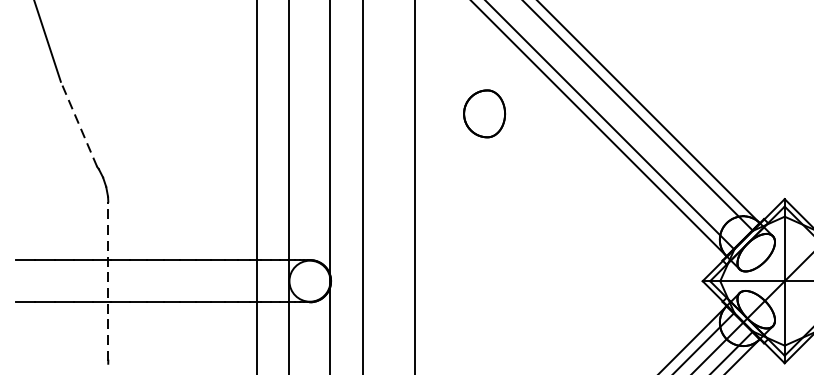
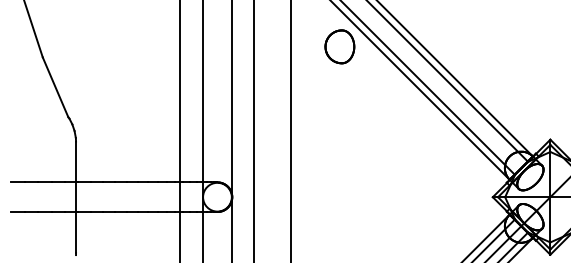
part: (484, 113) -> (339, 46), moved
line: (78, 123) -> (55, 86), dashed -> solid
line: (108, 281) -> (76, 197), dashed -> solid

